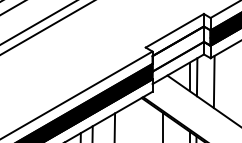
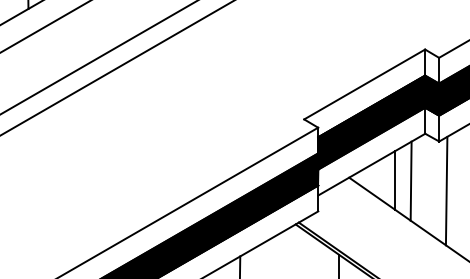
fill: (181, 48) -> (378, 121), added

